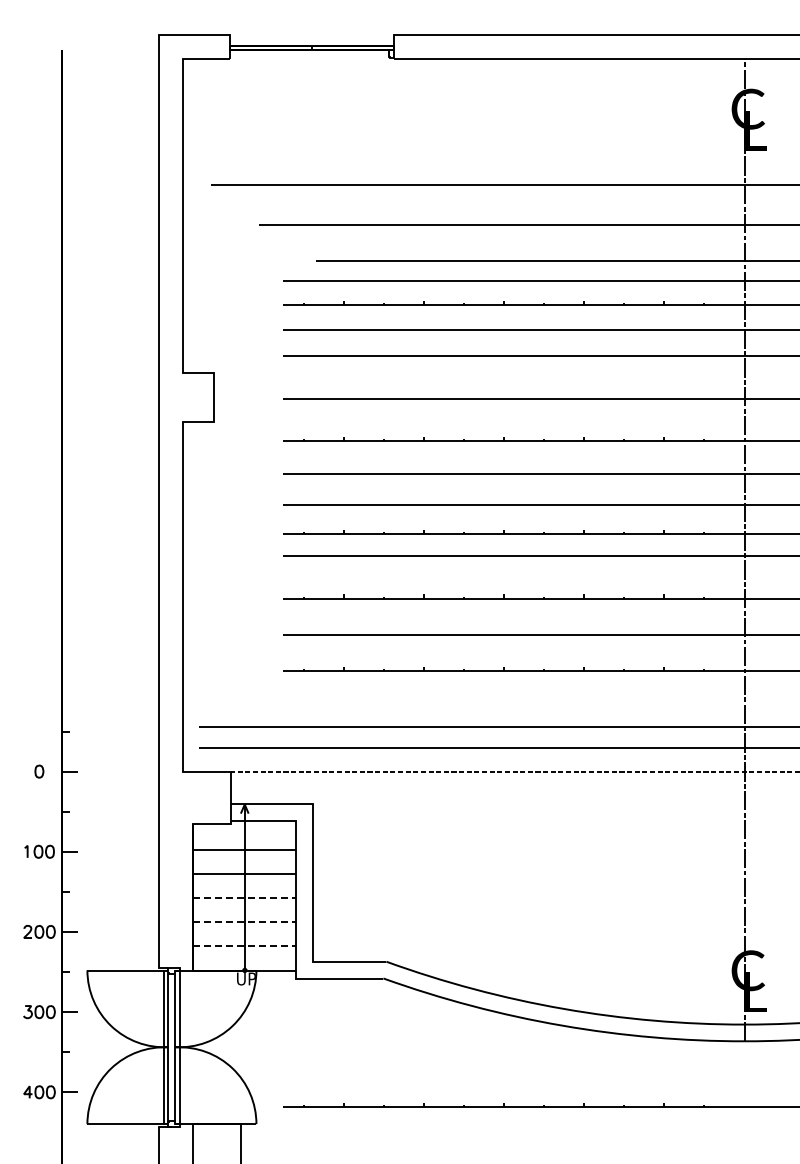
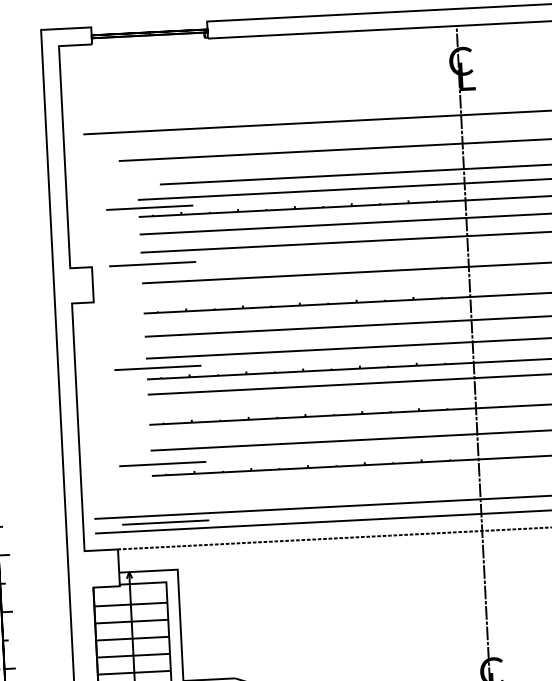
line: (299, 292) -> (149, 207), added
line: (299, 372) -> (152, 264), added
line: (299, 519) -> (157, 368), added
line: (299, 654) -> (162, 463), added
line: (299, 737) -> (165, 522), added
line: (244, 898) -> (132, 638), dashed -> solid
line: (244, 922) -> (133, 655), dashed -> solid
line: (244, 946) -> (134, 672), dashed -> solid

